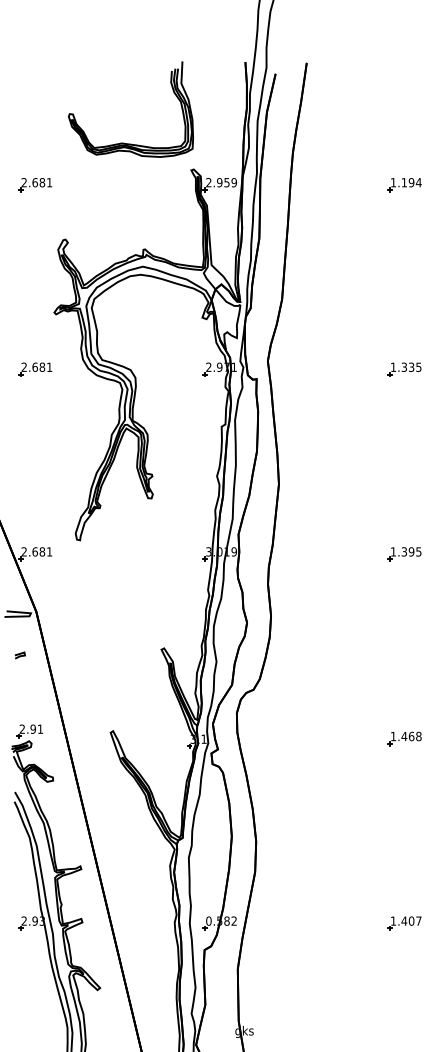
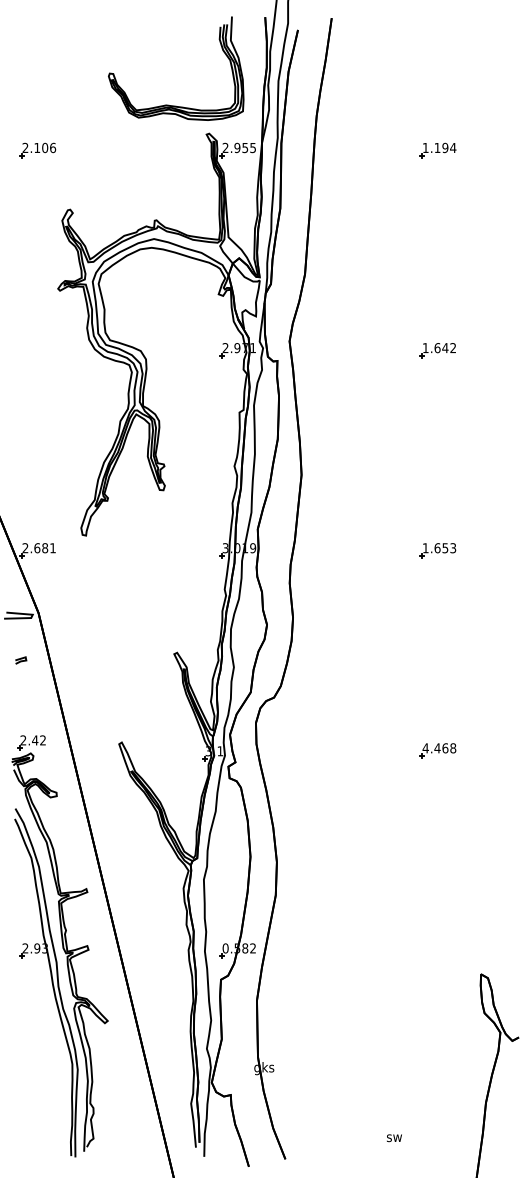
part: (123, 142) -> (168, 104), moved
text: (42, 182) -> (45, 147), 2.681 -> 2.106
text: (234, 182) -> (253, 147), 2.959 -> 2.955
text: (411, 367) -> (445, 348), 1.335 -> 1.642
part: (35, 369) -> (37, 350), removed
text: (411, 552) -> (445, 548), 1.395 -> 1.653
text: (36, 729) -> (38, 740), 2.91 -> 2.42
text: (393, 736) -> (425, 748), 1.468 -> 4.468
part: (404, 923) -> (437, 950), removed

